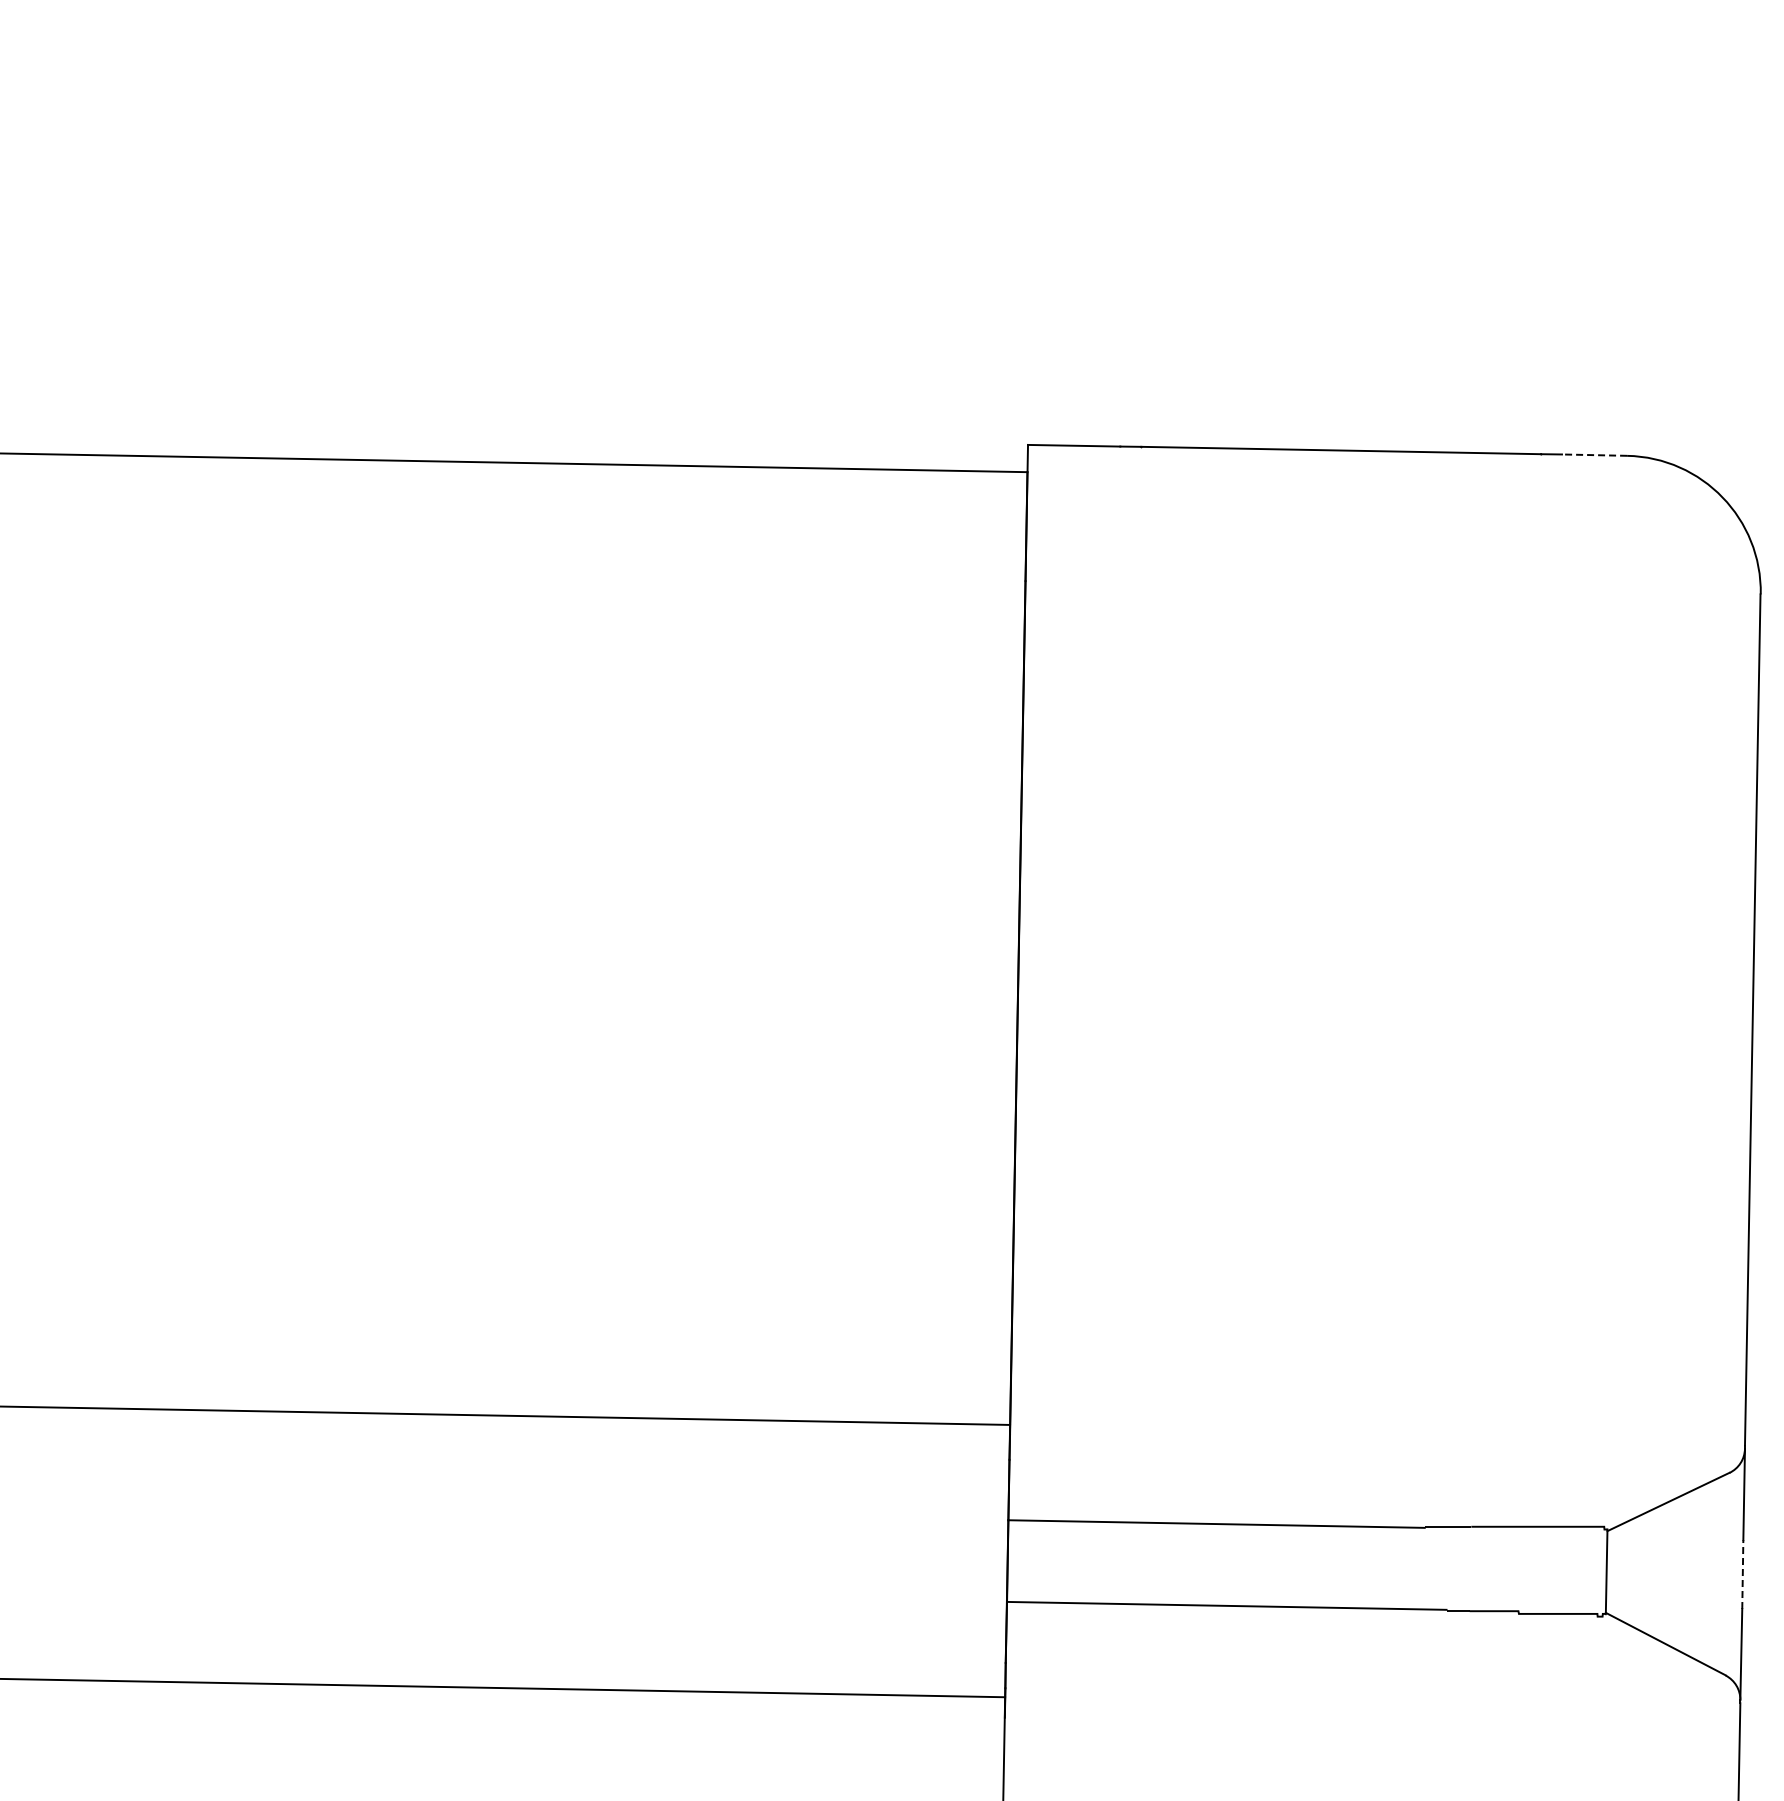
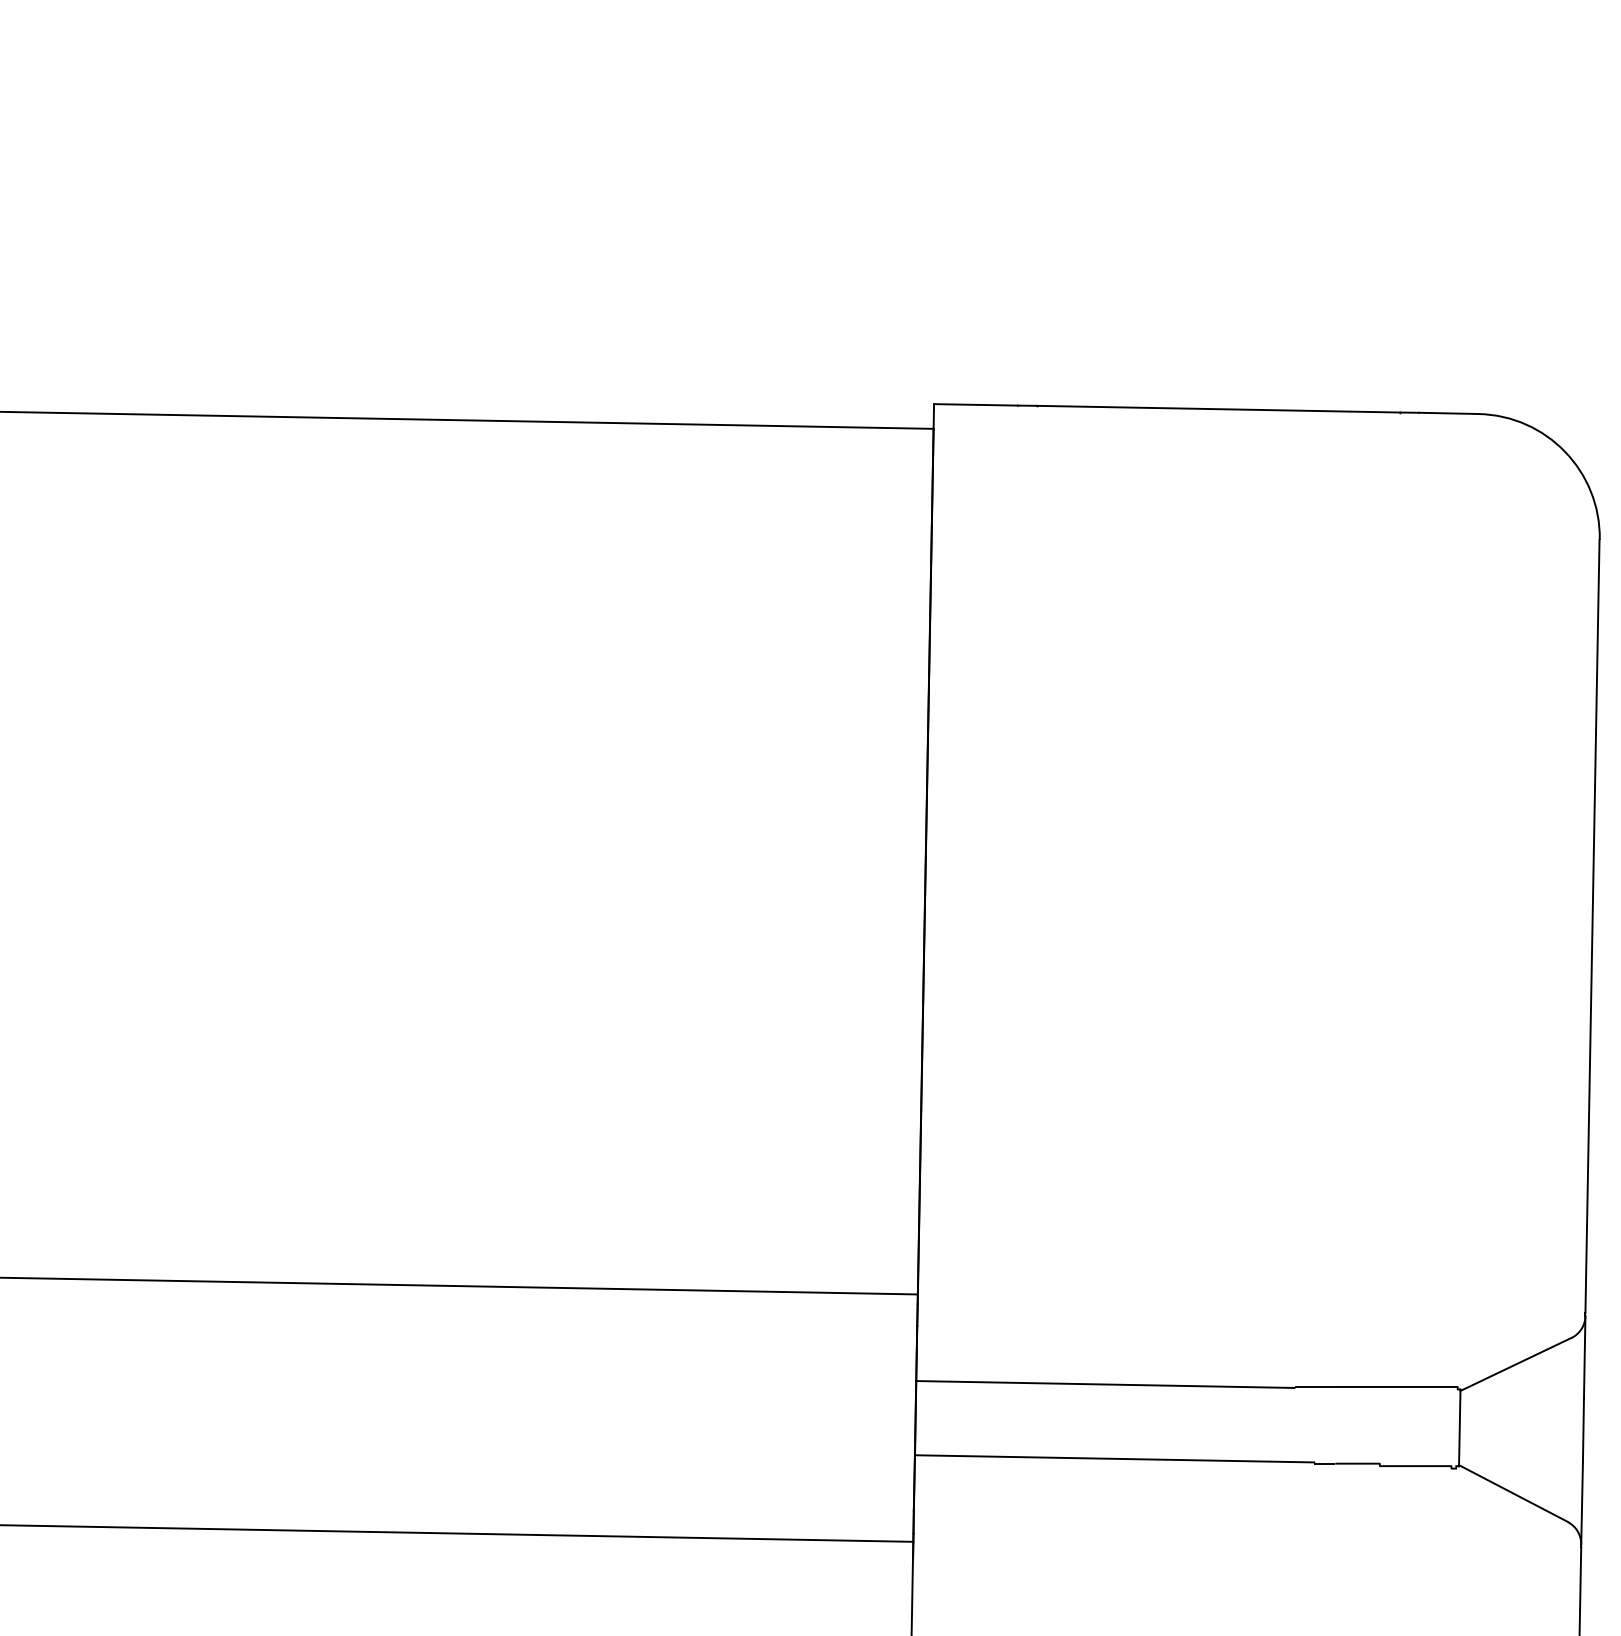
line: (1594, 455) -> (1448, 413), dashed -> solid
line: (1742, 1574) -> (1583, 1430), dashed -> solid

